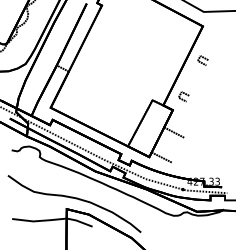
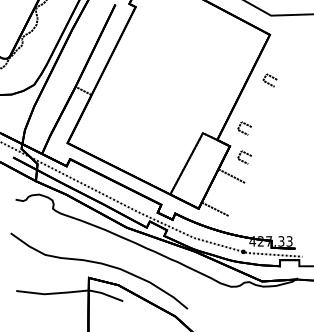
line: (183, 120) -> (243, 160), added

